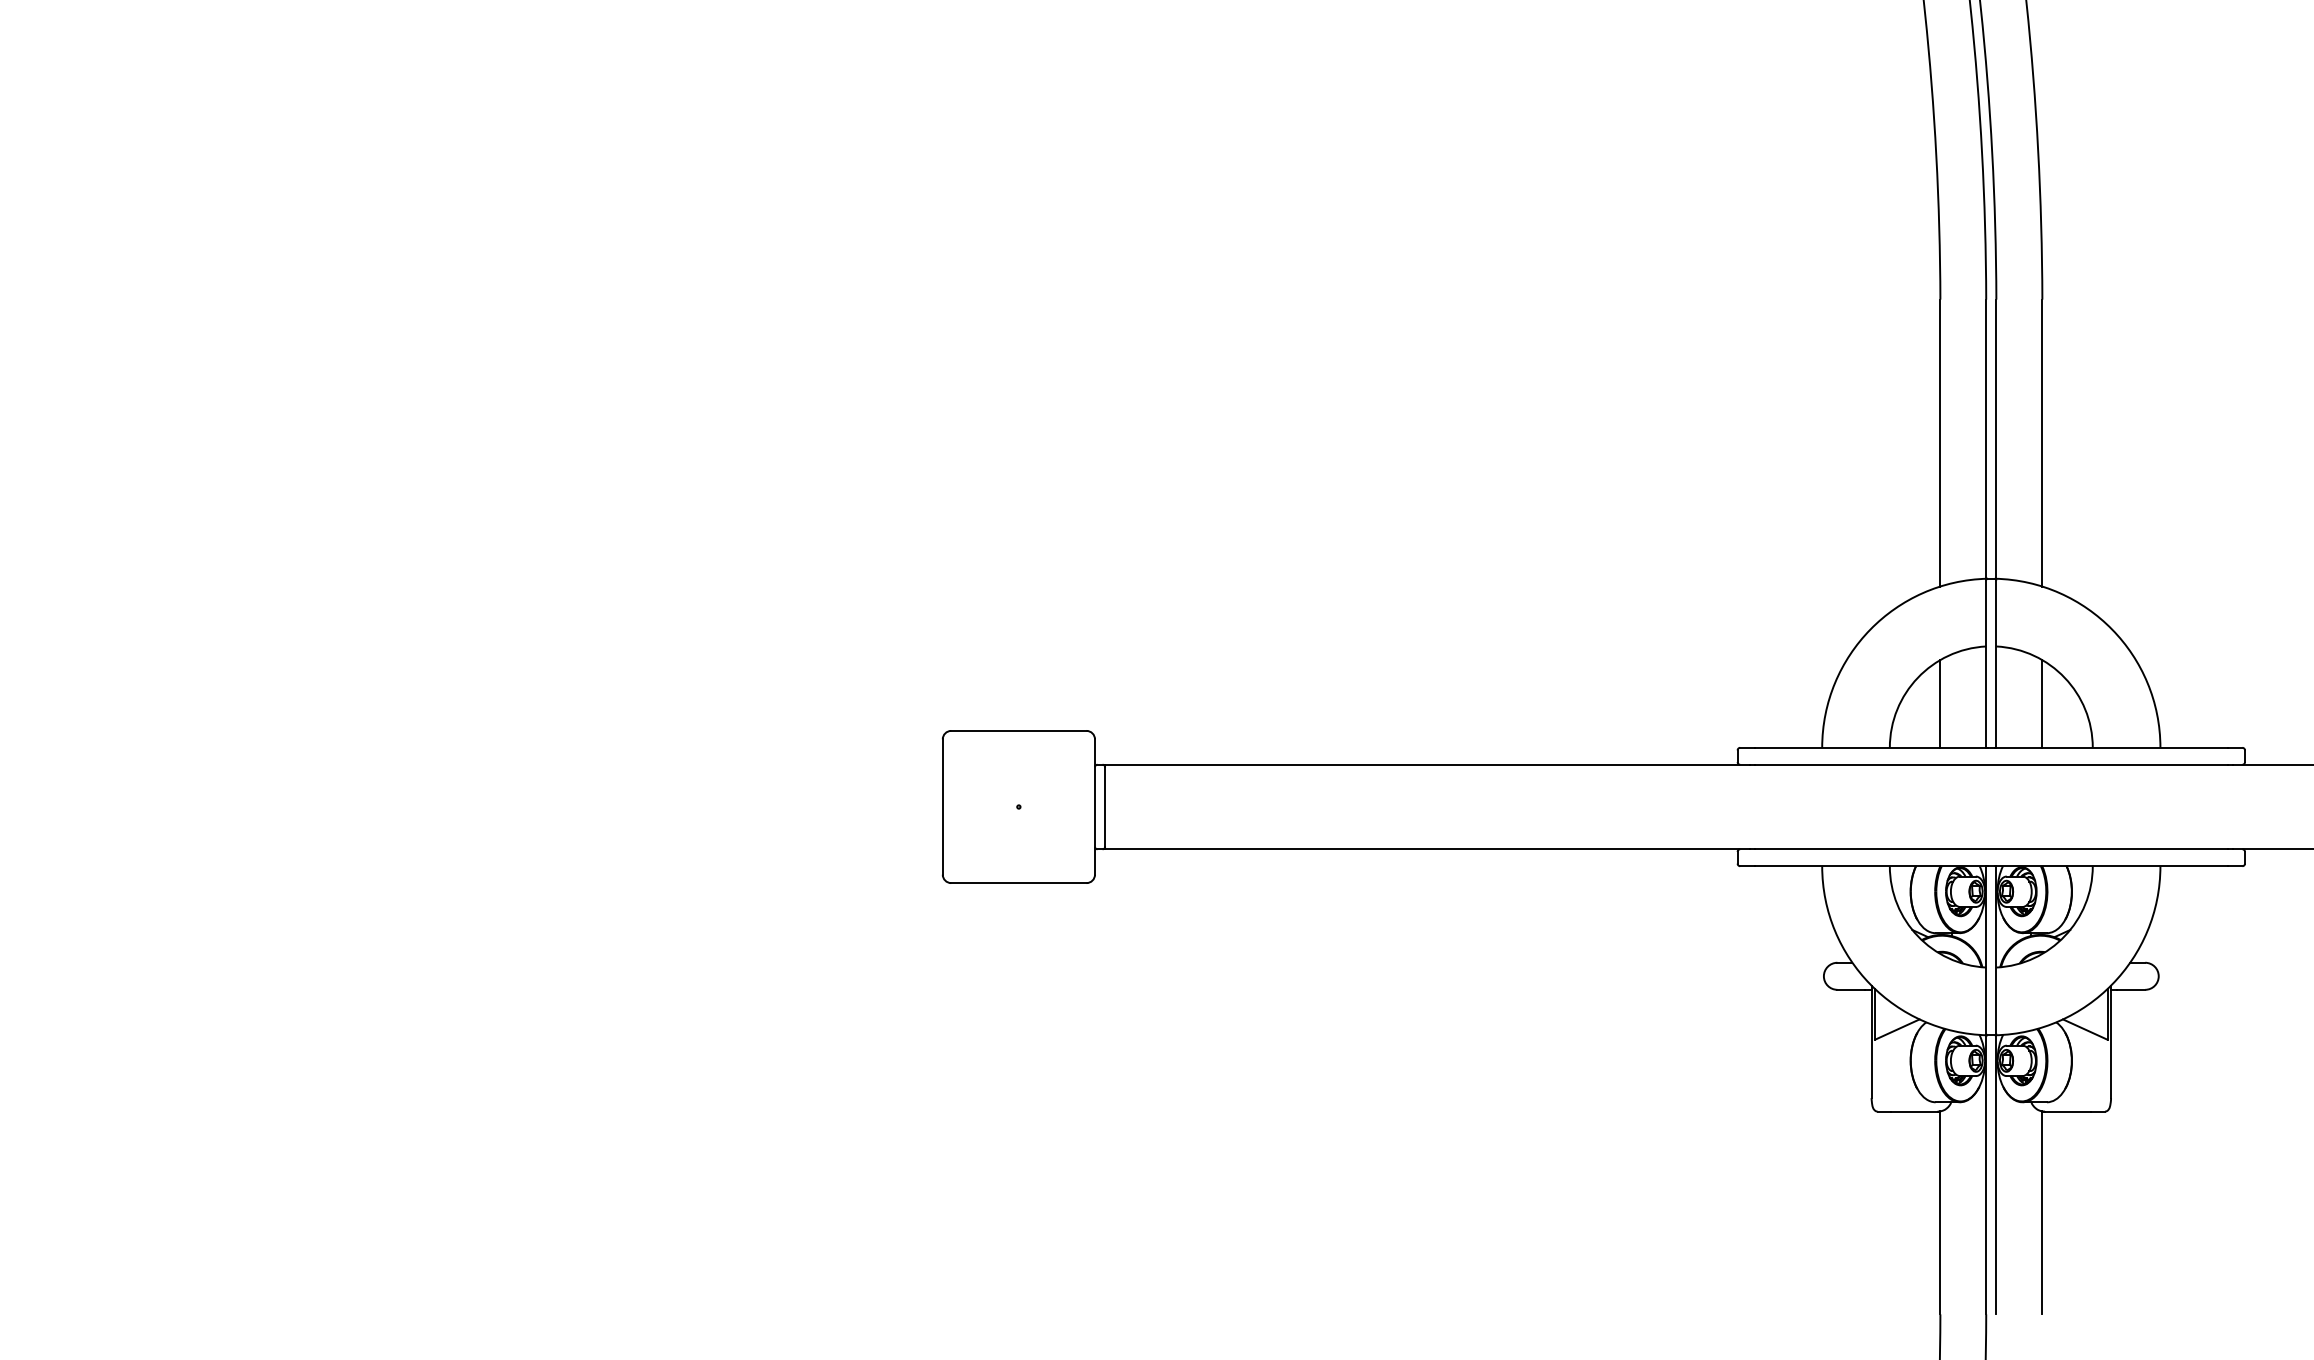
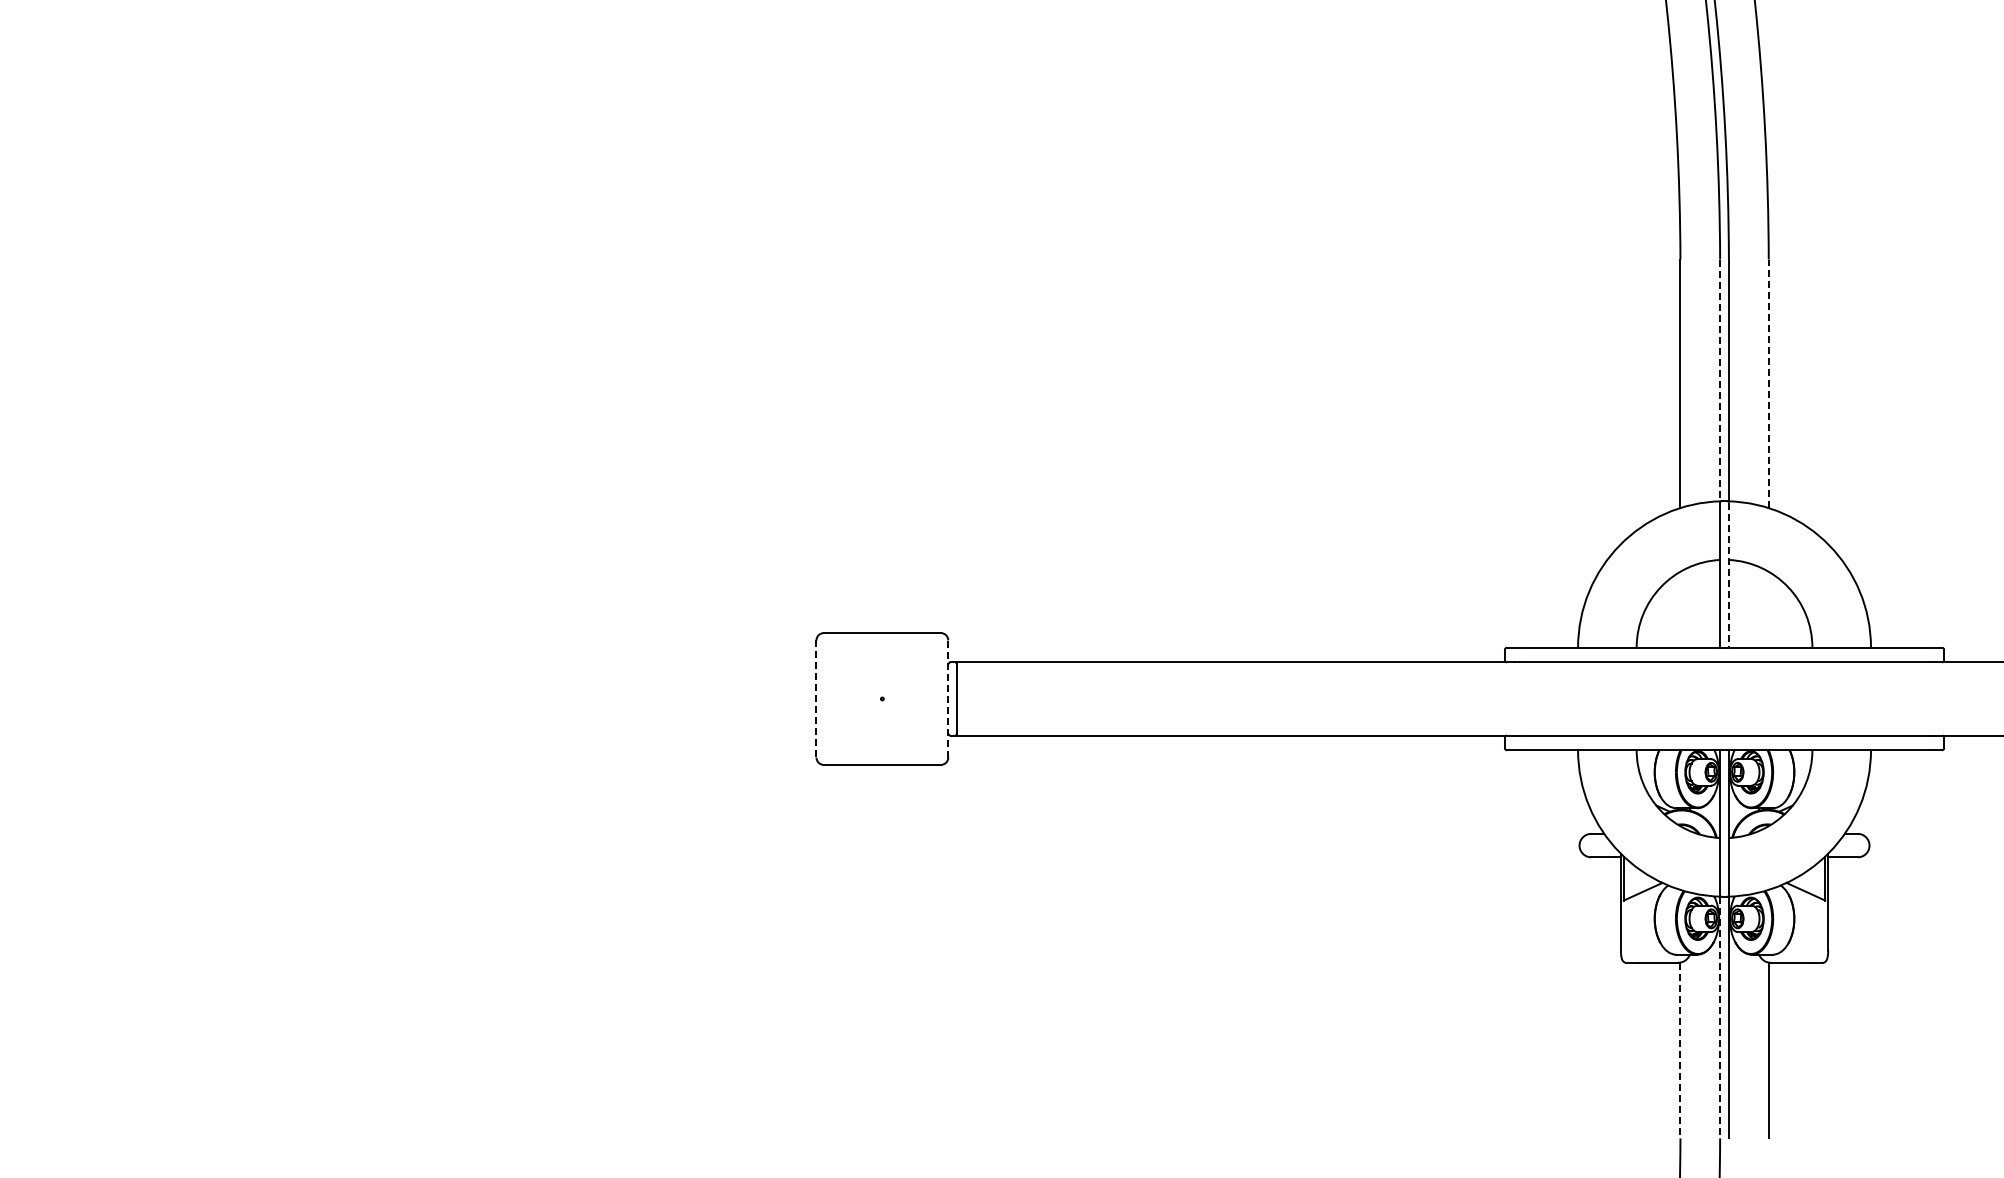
line: (1986, 439) -> (1720, 380), solid -> dashed
line: (2042, 442) -> (1768, 383), solid -> dashed
line: (1995, 664) -> (1728, 575), solid -> dashed
line: (1940, 703) -> (1680, 609), removed
line: (2042, 703) -> (1768, 609), removed
line: (942, 807) -> (816, 699), solid -> dashed
line: (1095, 807) -> (948, 699), solid -> dashed
line: (1986, 1174) -> (1720, 1017), solid -> dashed
line: (1940, 1212) -> (1680, 1050), solid -> dashed

